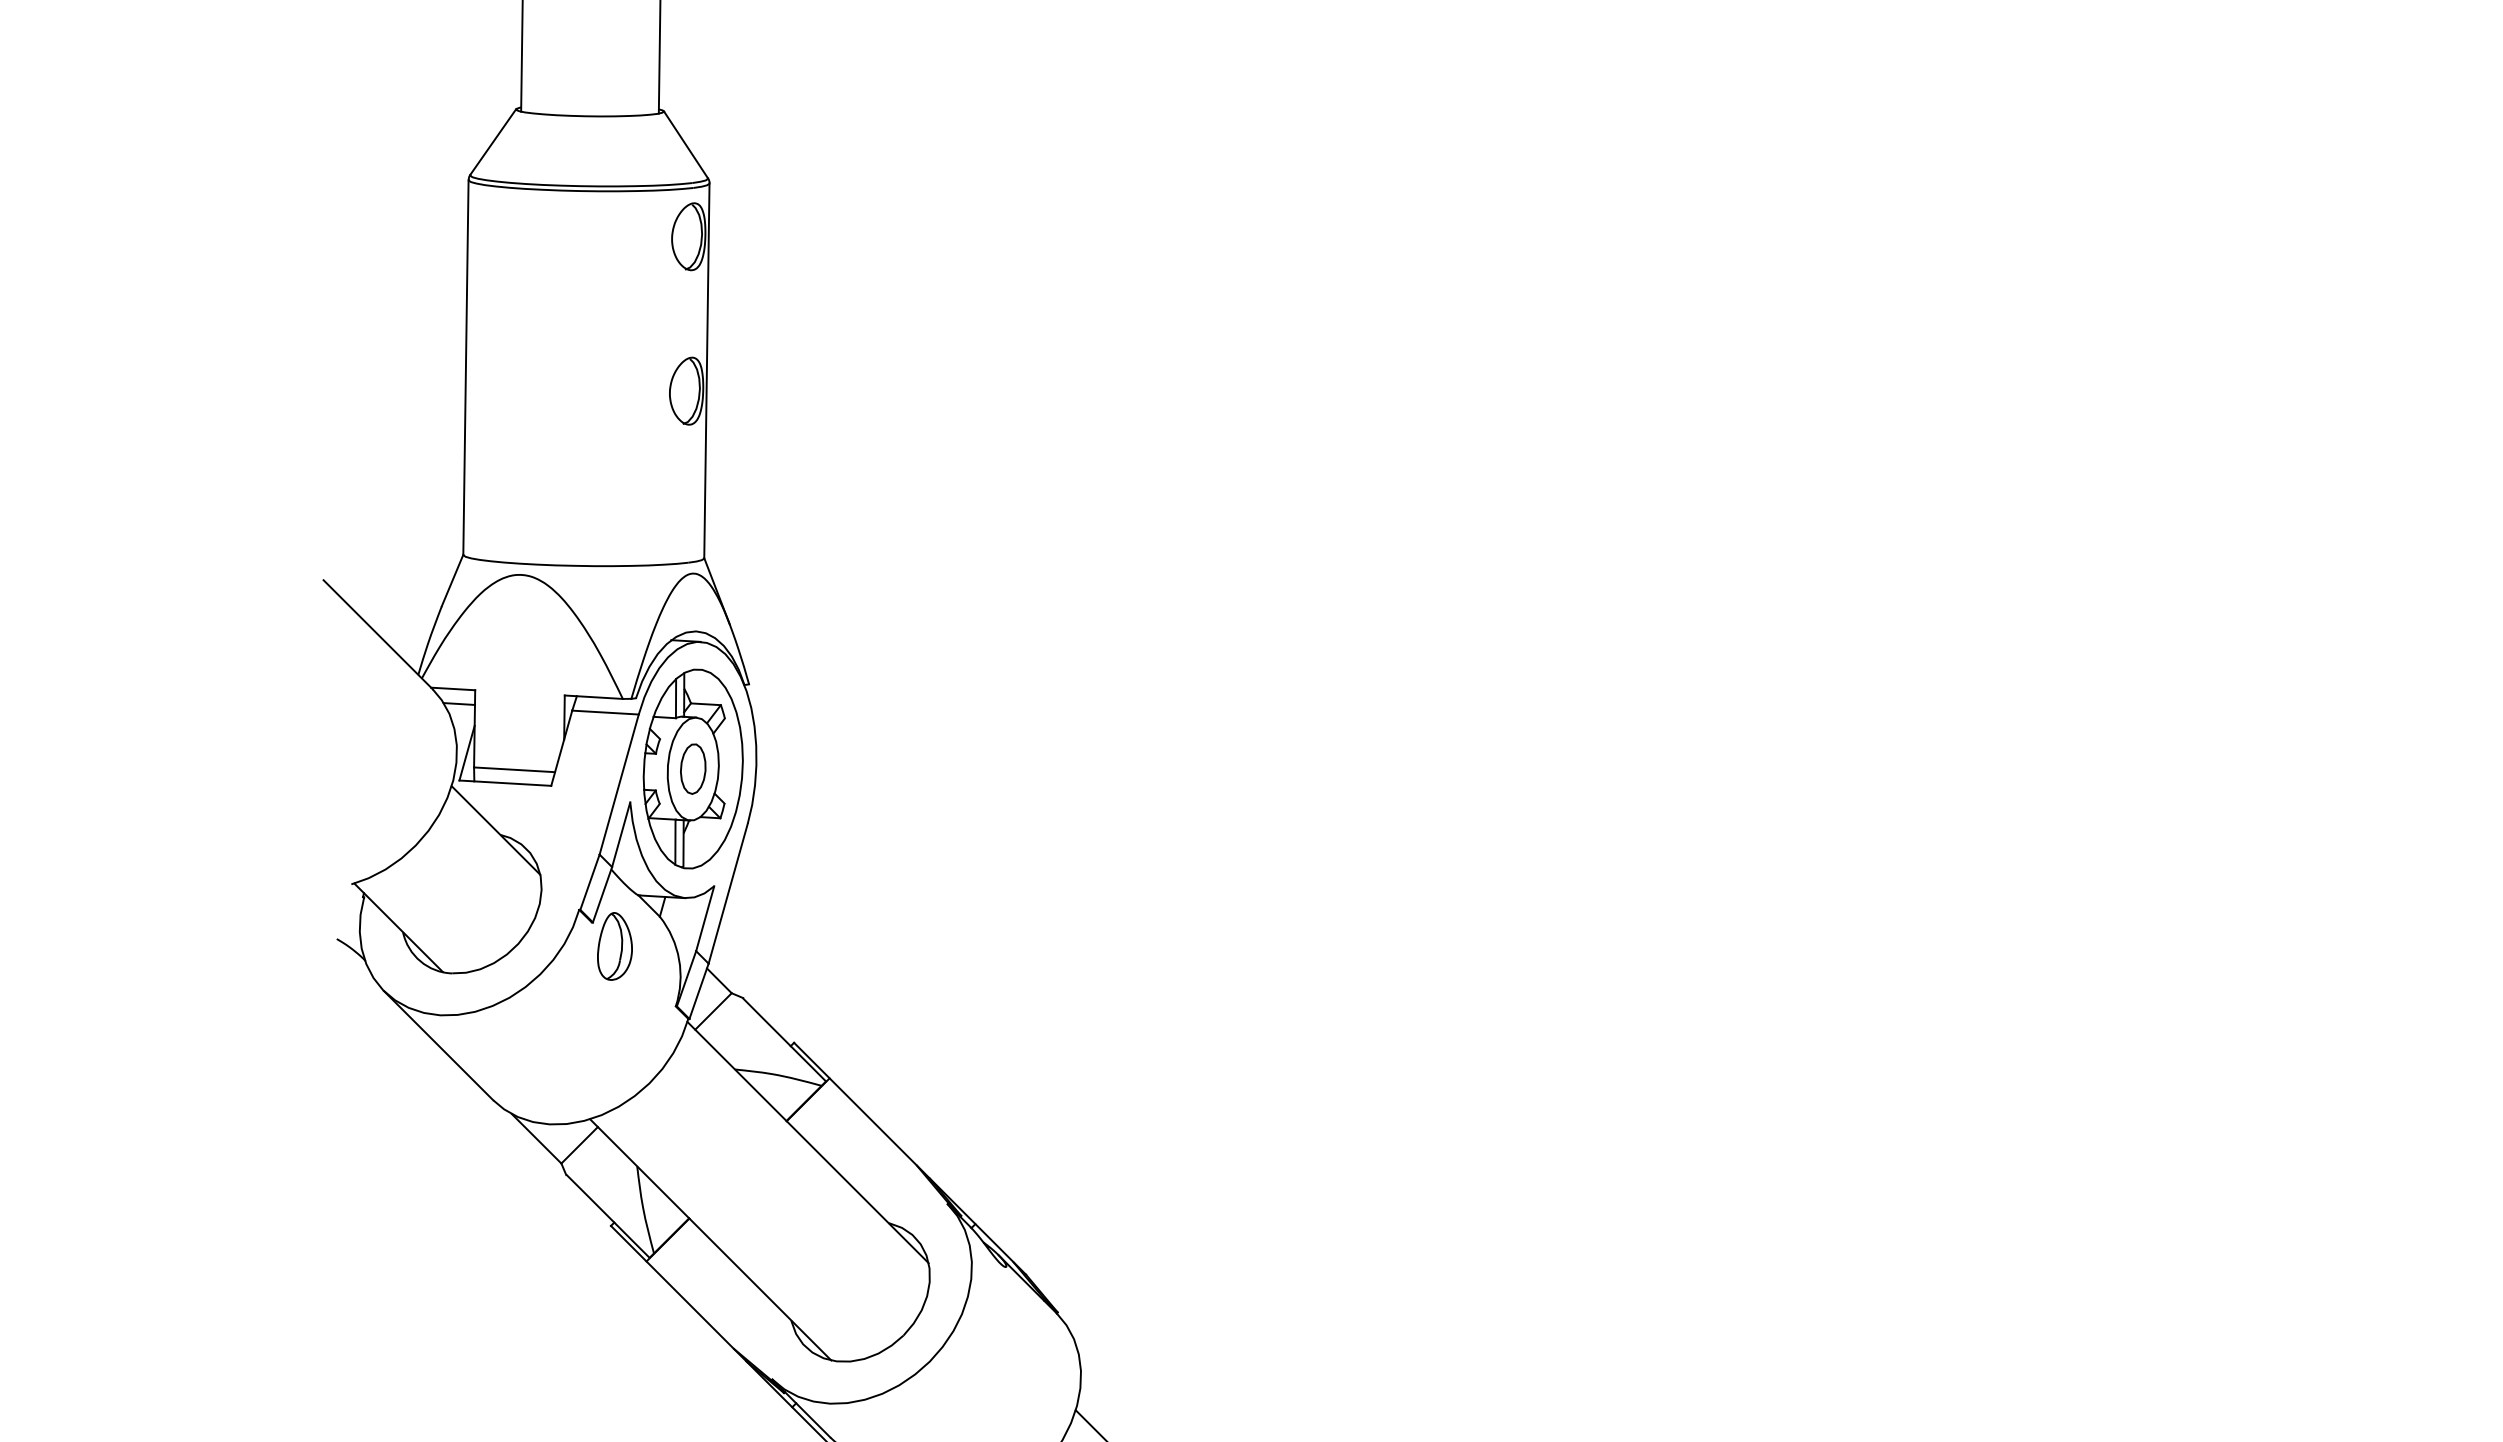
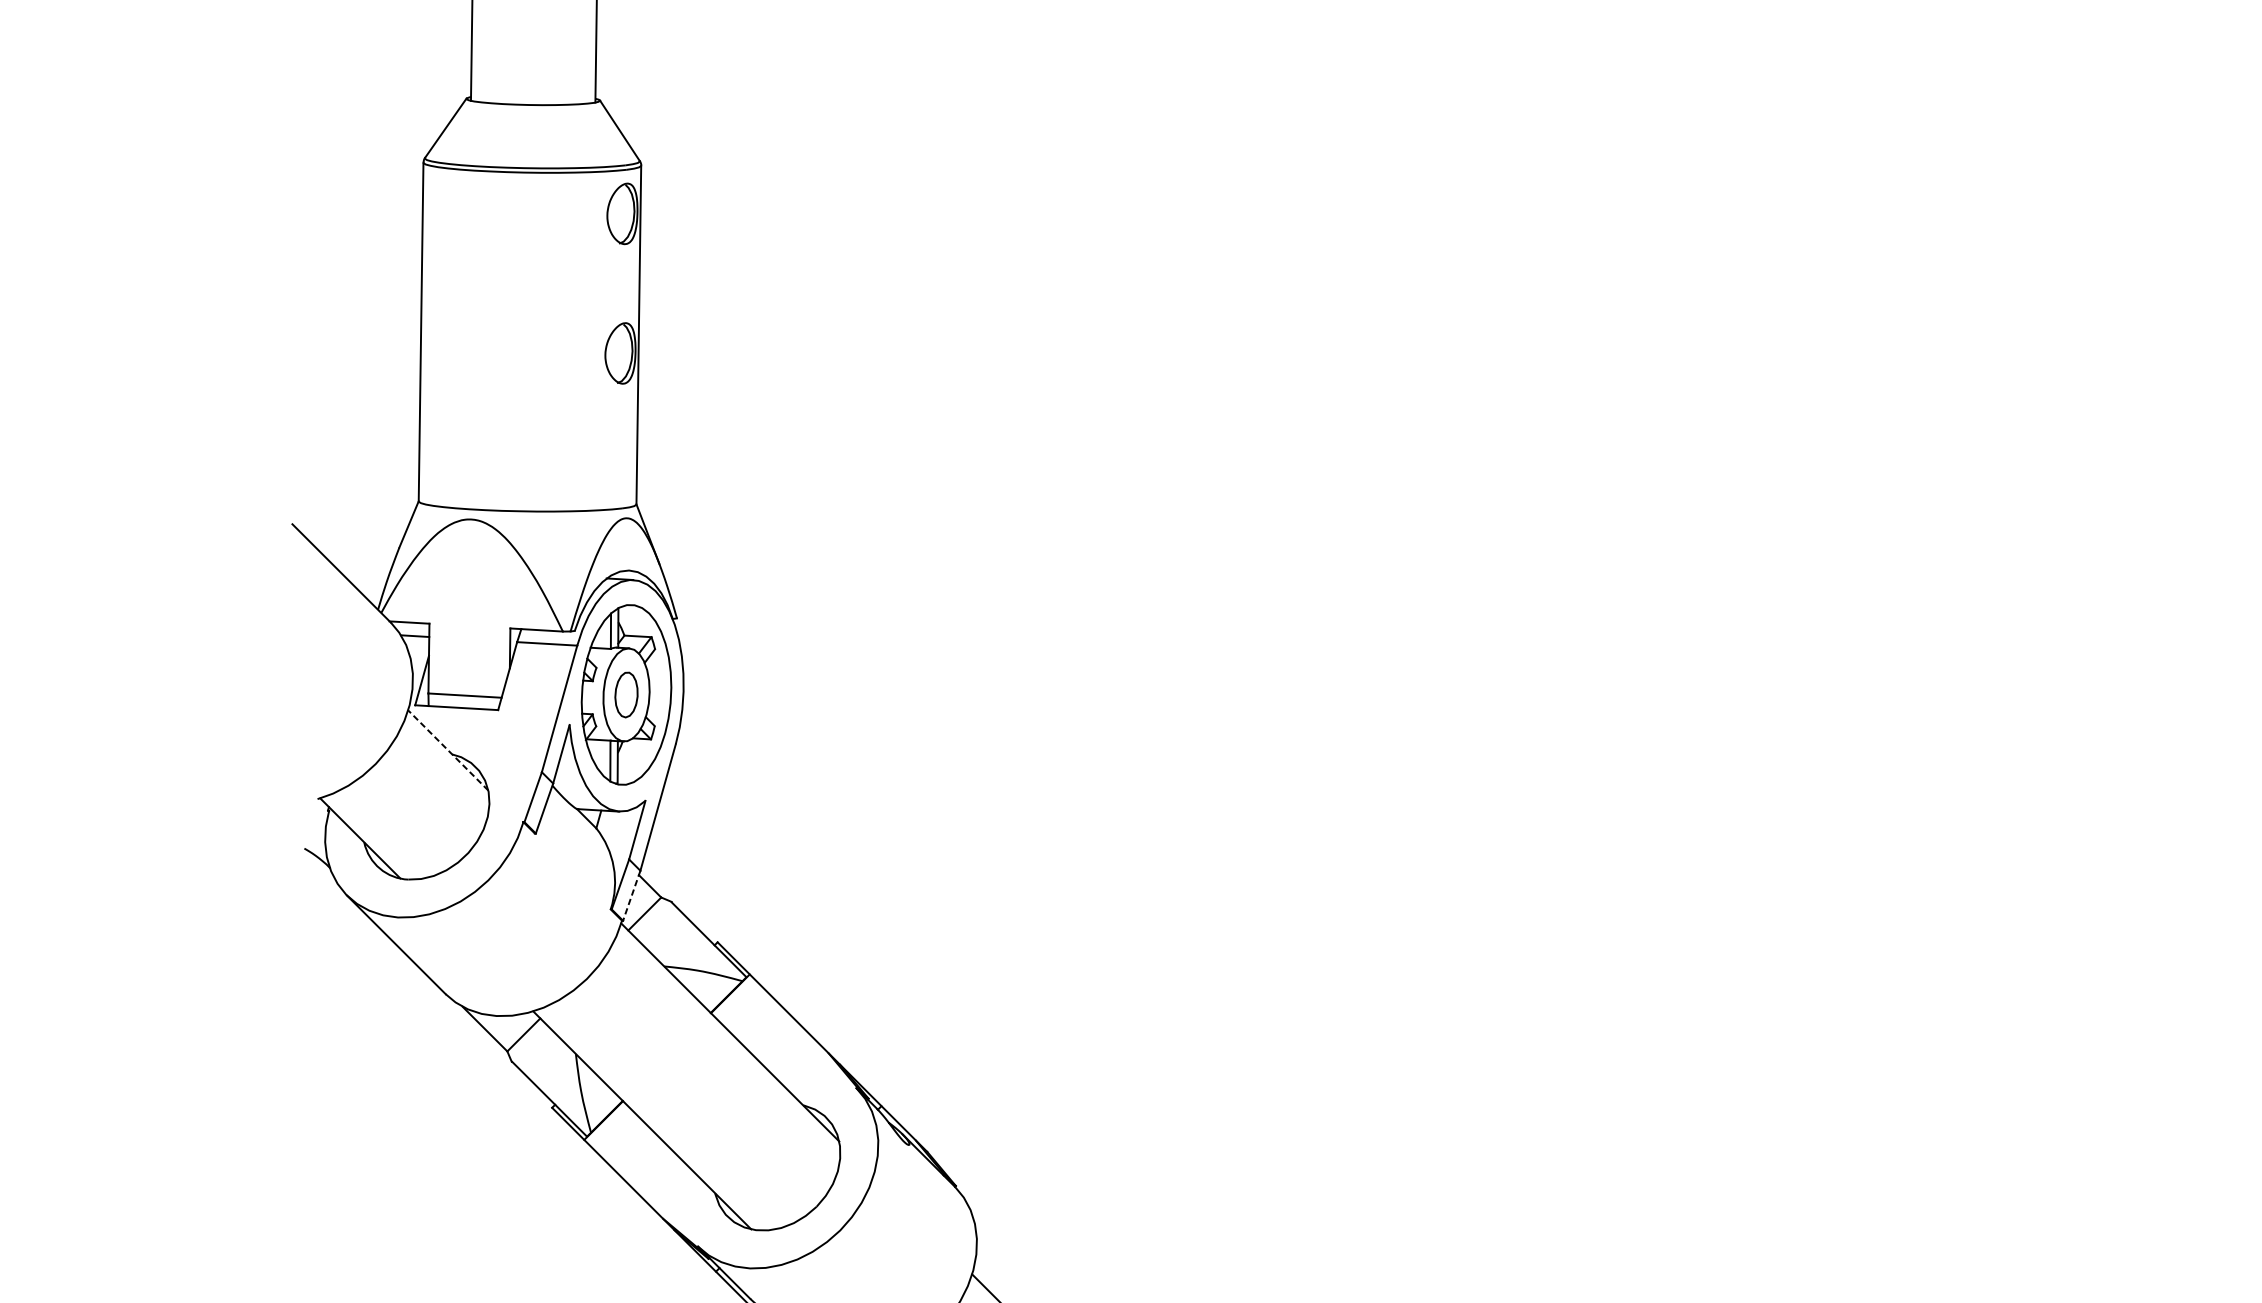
line: (496, 830) -> (448, 750), solid -> dashed
part: (614, 946) -> (555, 855), removed
line: (698, 991) -> (631, 895), solid -> dashed

